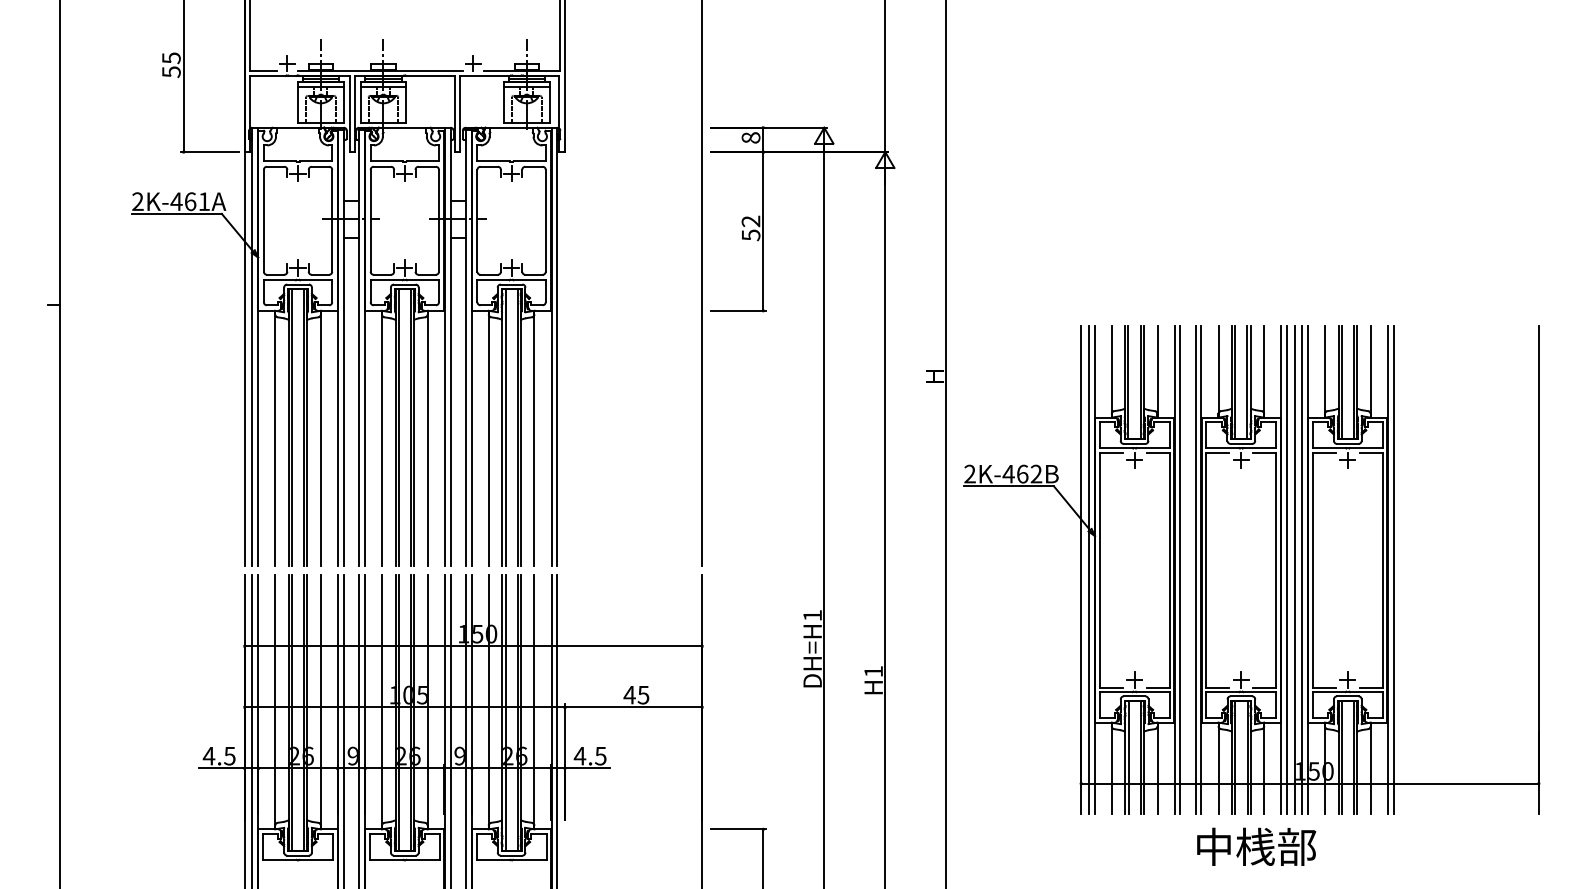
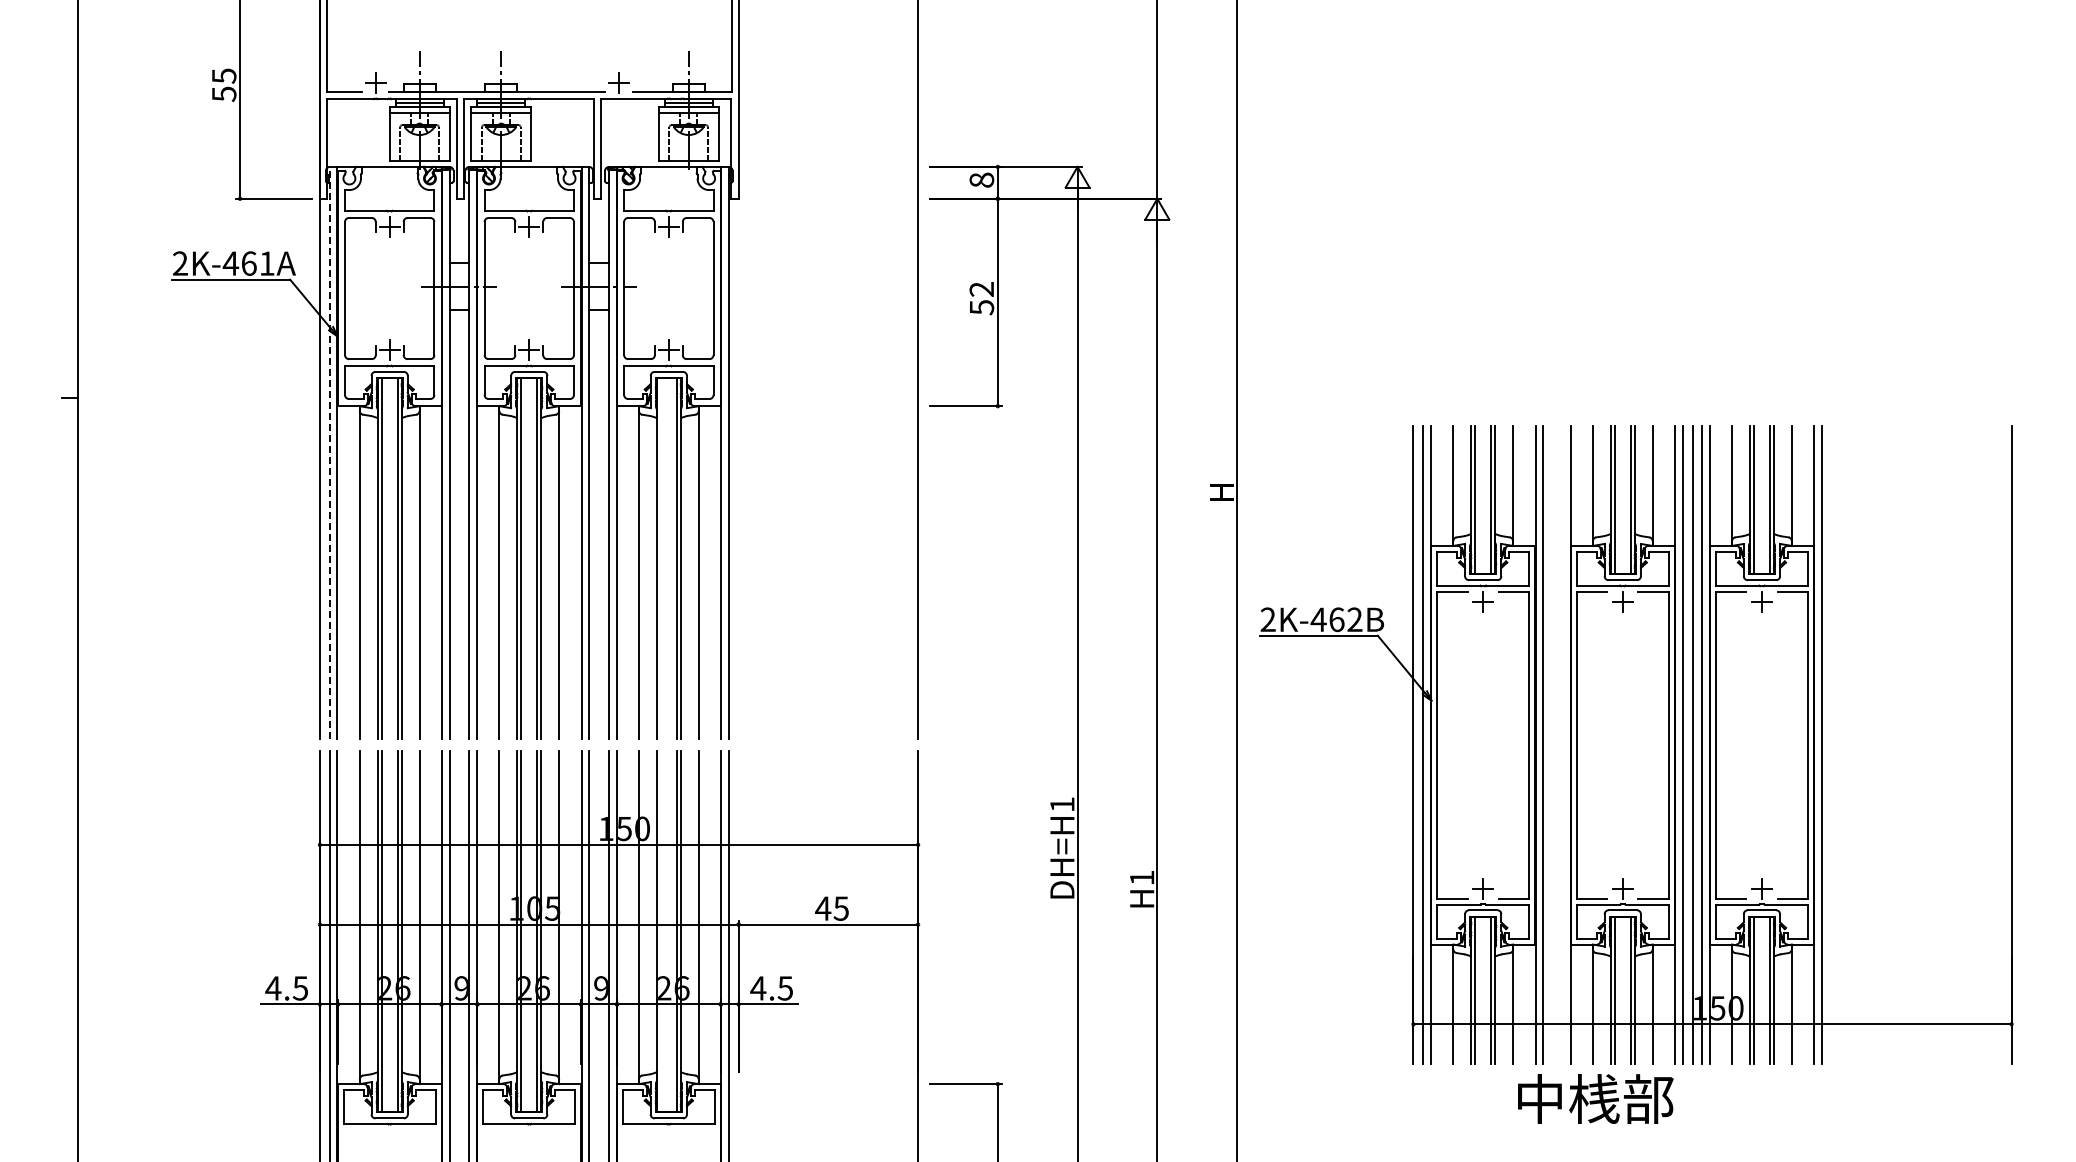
line: (251, 346) -> (329, 452), solid -> dashed
line: (505, 427) -> (660, 558), removed
line: (1196, 570) -> (1563, 745), removed
line: (505, 712) -> (660, 931), removed
text: (1256, 846) -> (1595, 1098), moved

